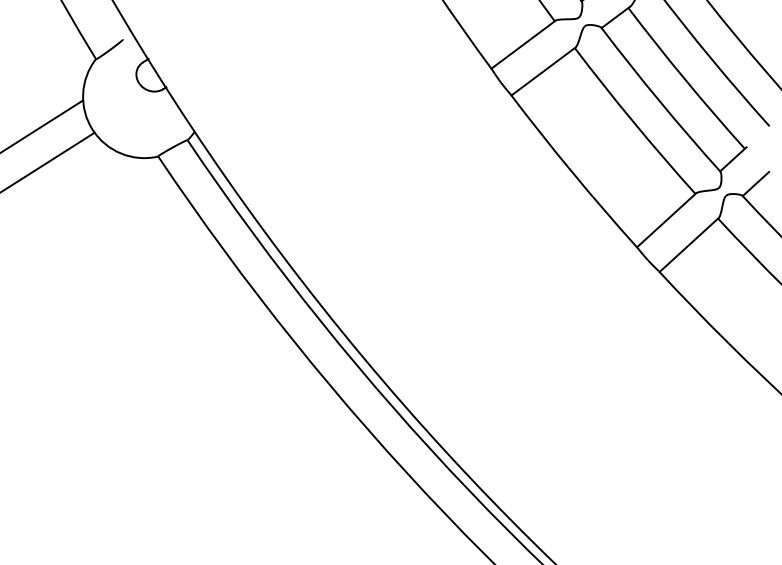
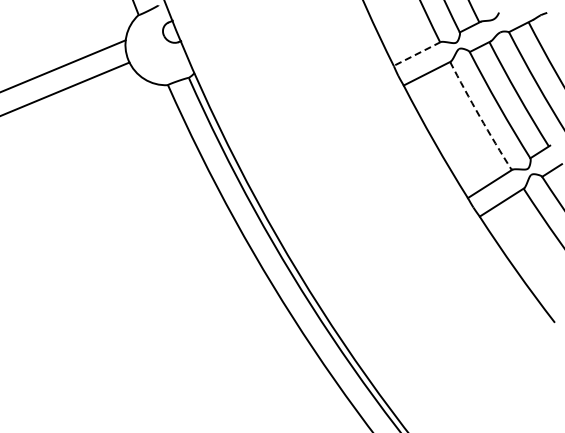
line: (522, 45) -> (416, 54), solid -> dashed
arc: (633, 122) -> (479, 116), solid -> dashed

